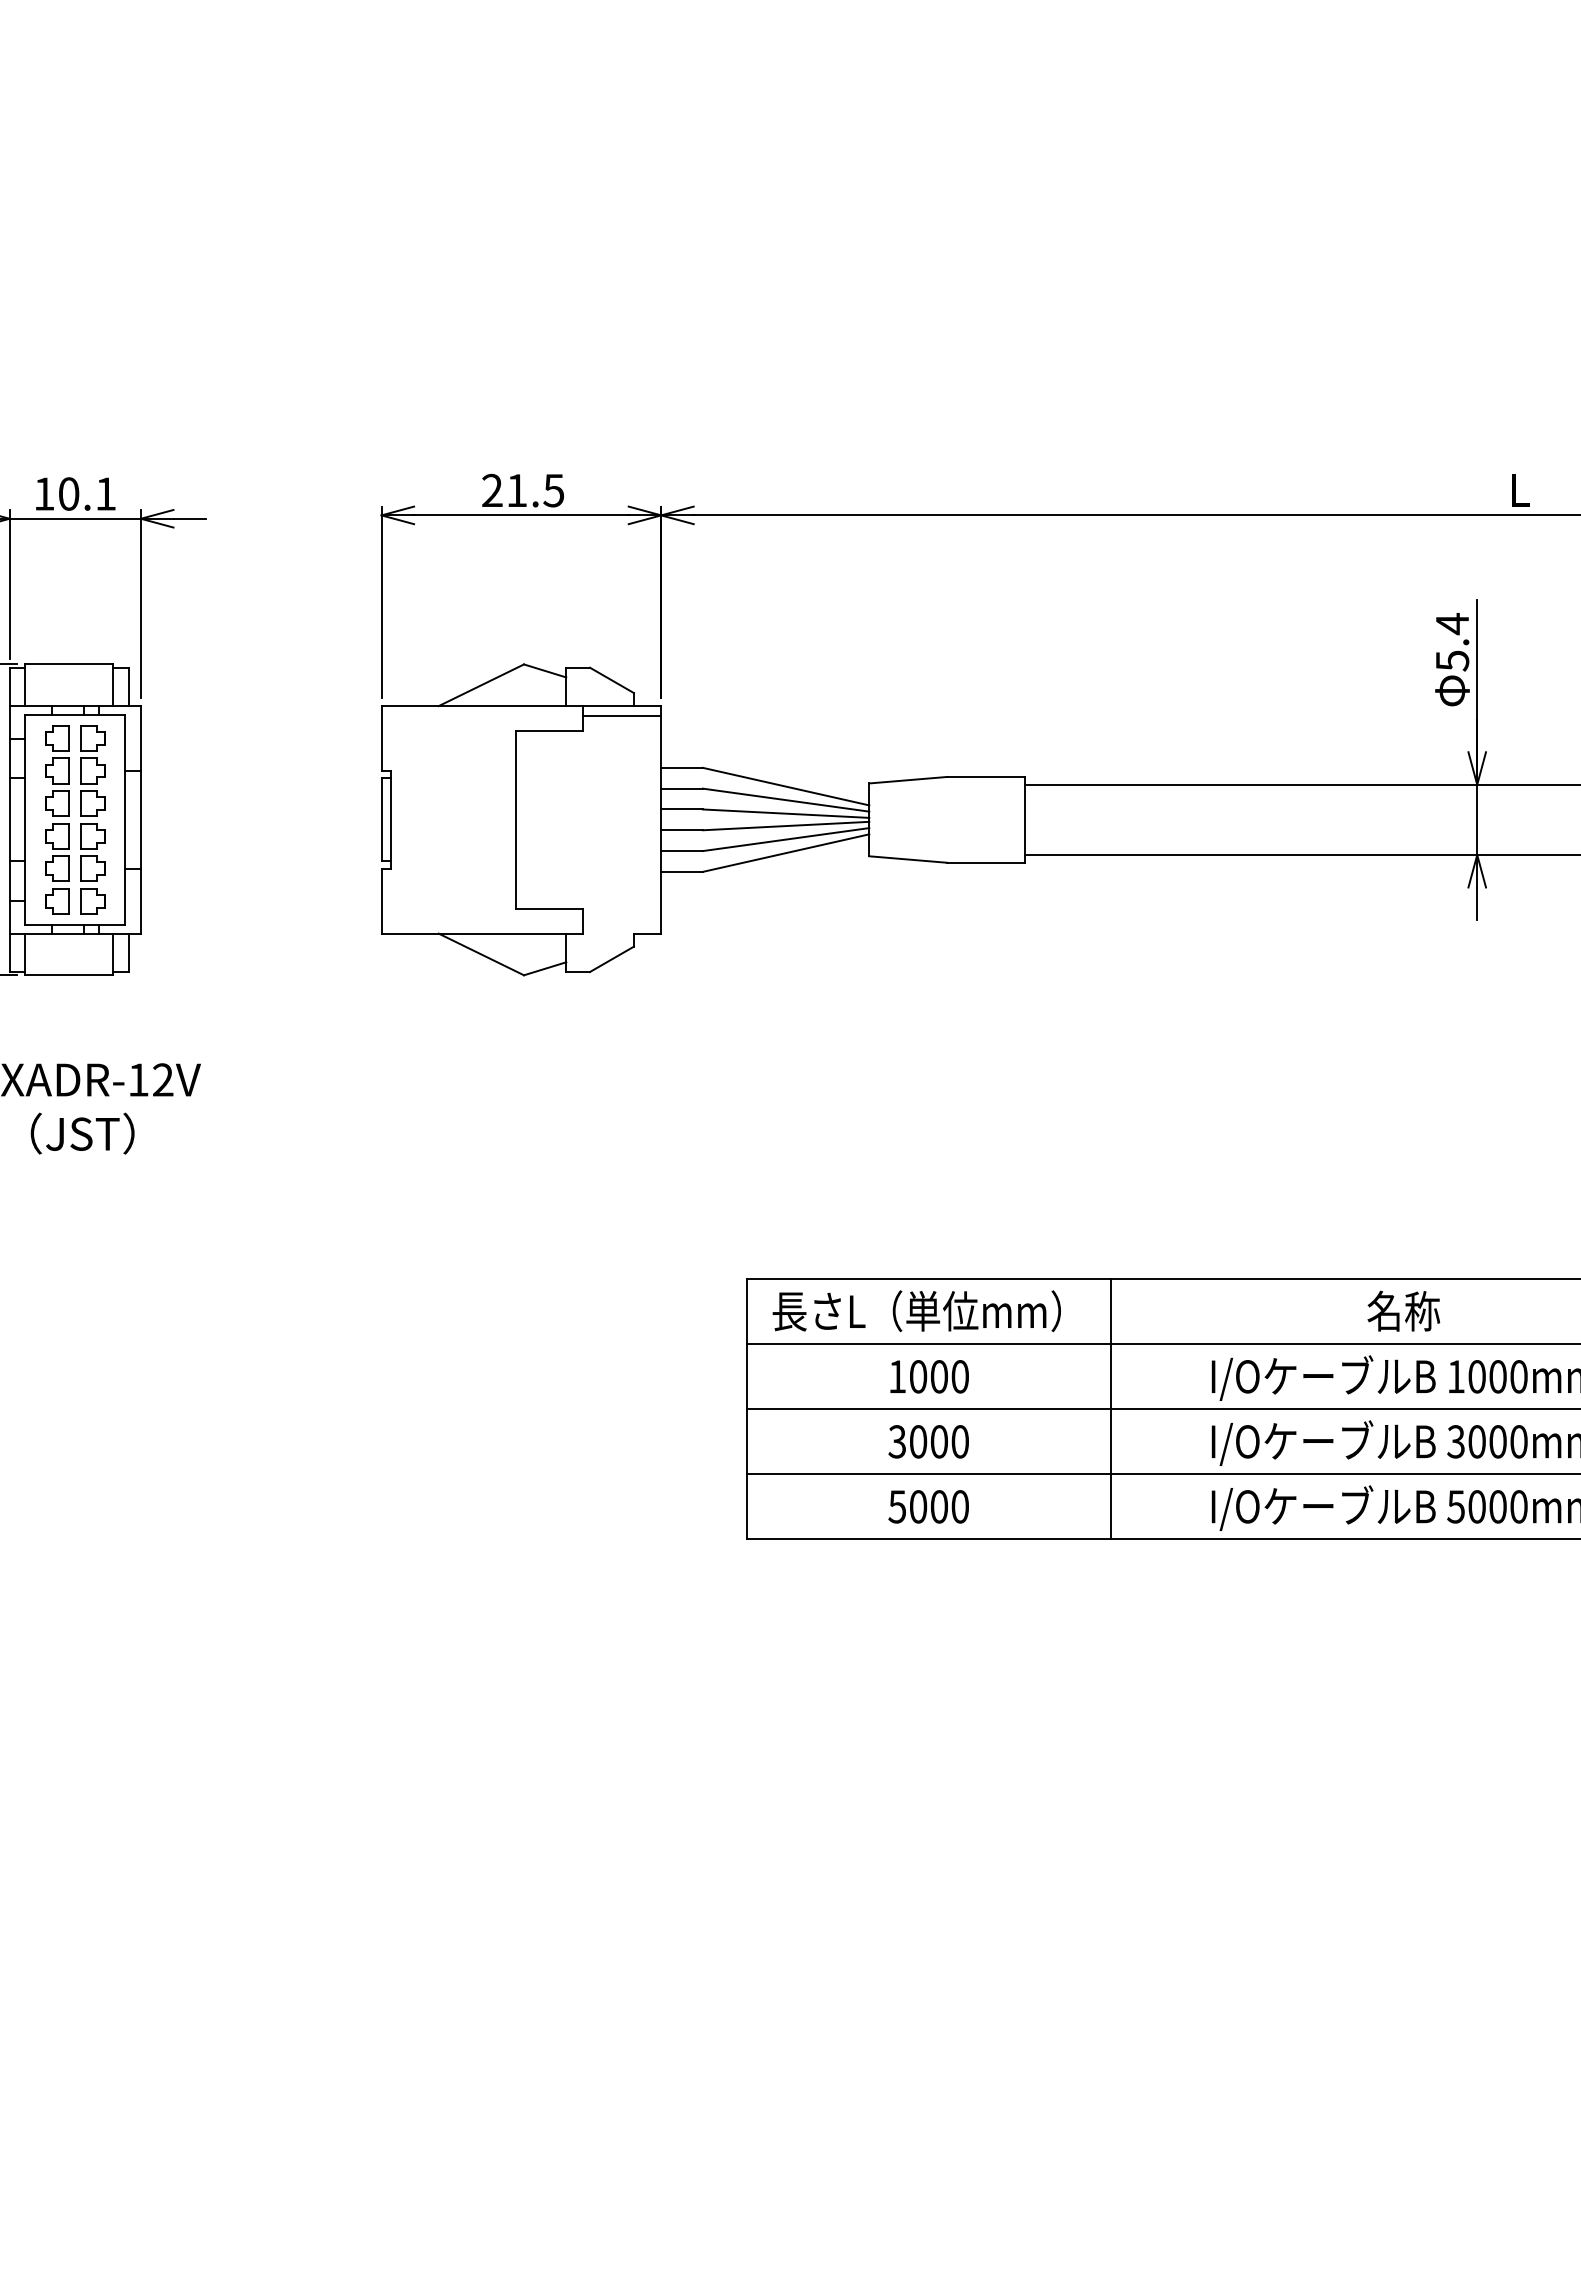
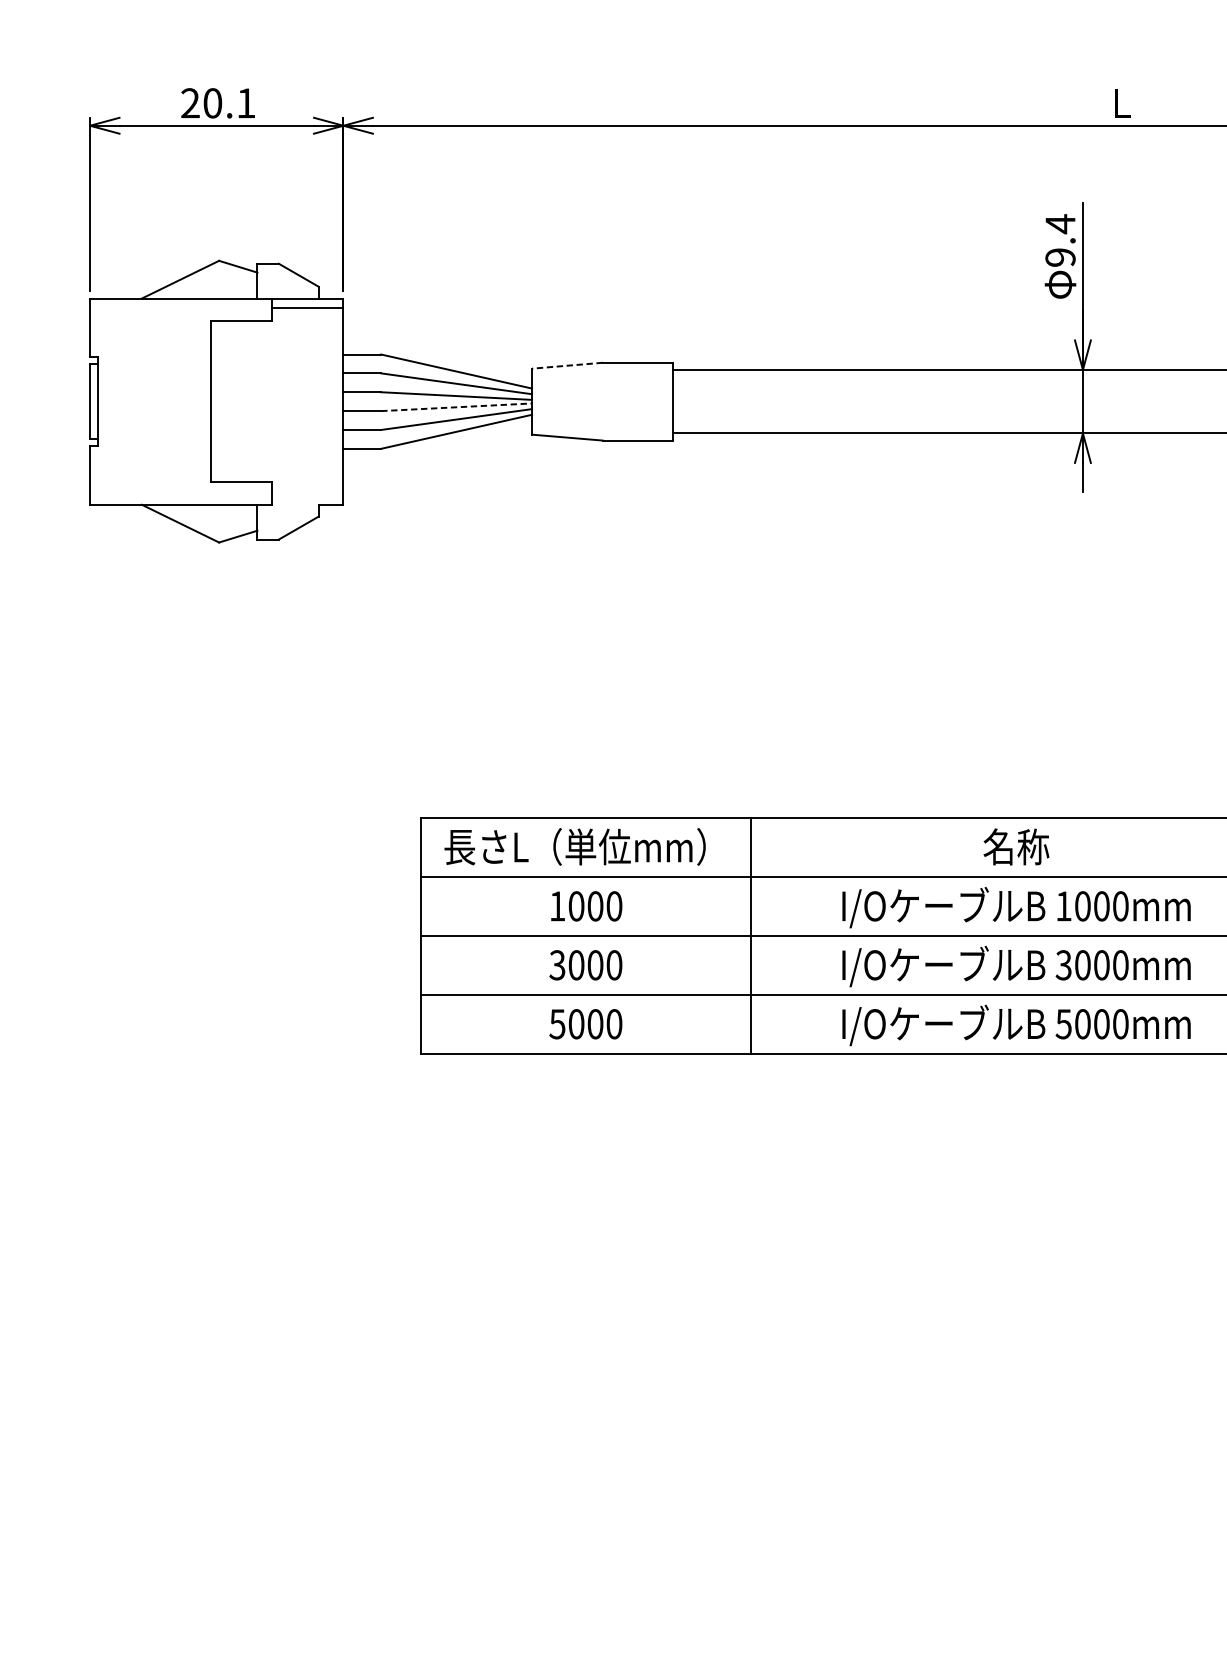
text: (535, 490) -> (229, 103), 21.5 -> 20.1
text: (1452, 660) -> (1060, 257), 5.4 -> 9.4
line: (907, 780) -> (566, 366), solid -> dashed
line: (786, 826) -> (456, 407), solid -> dashed

